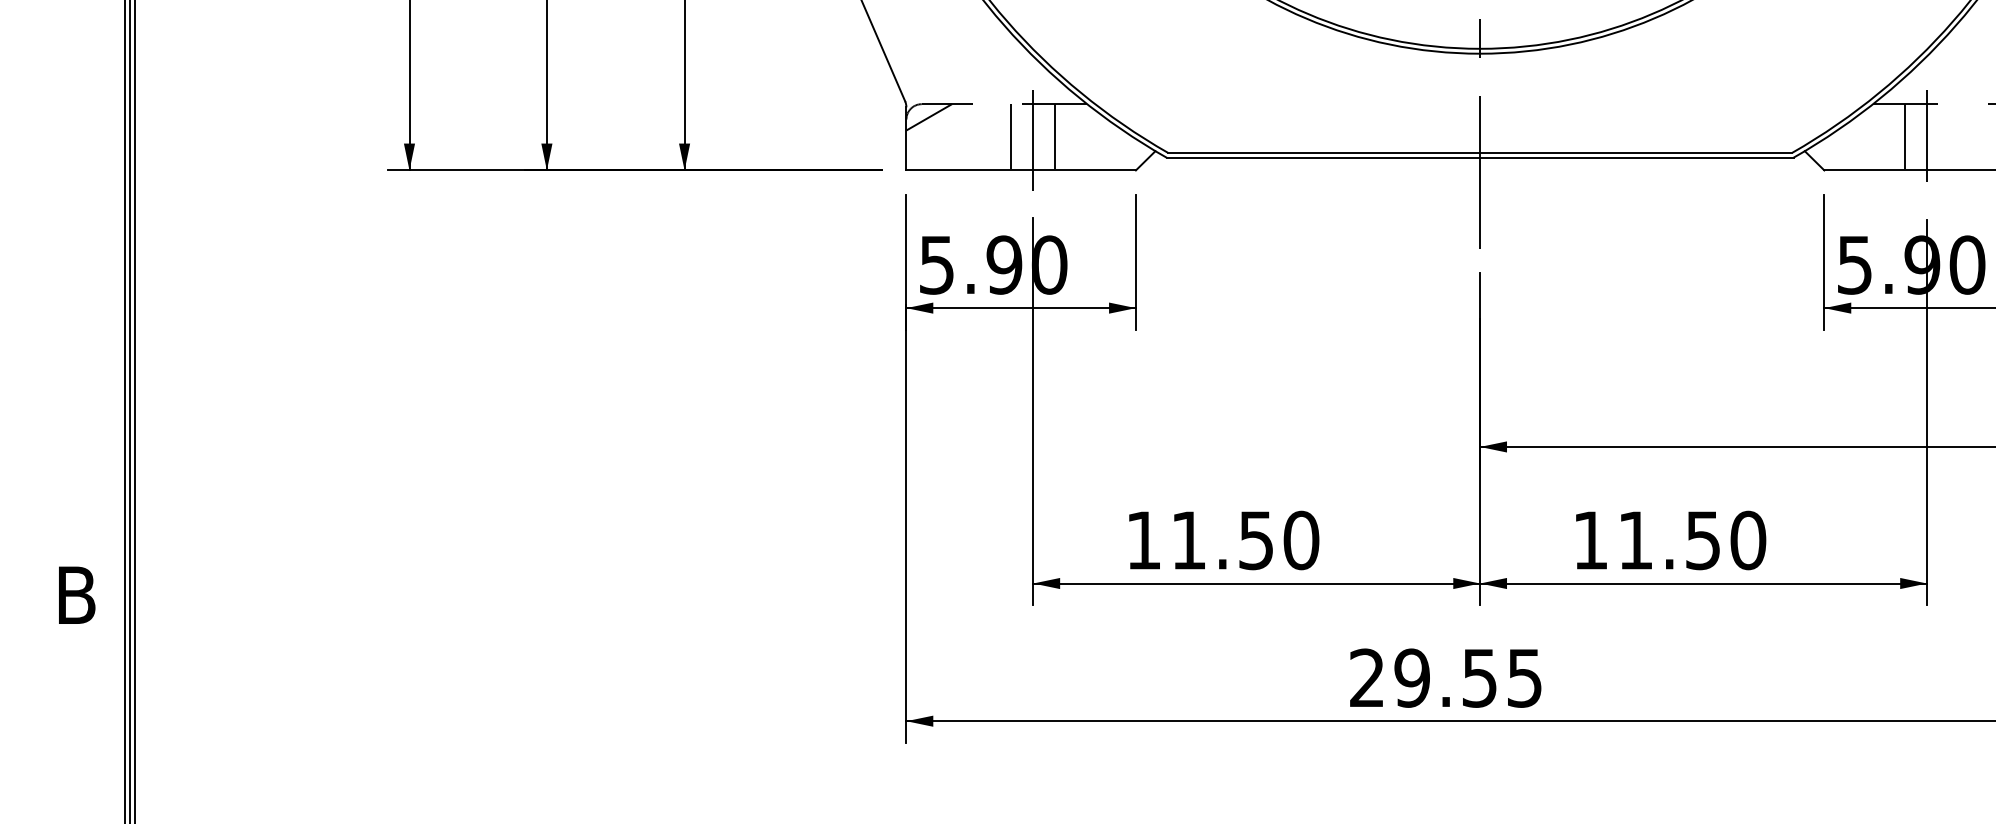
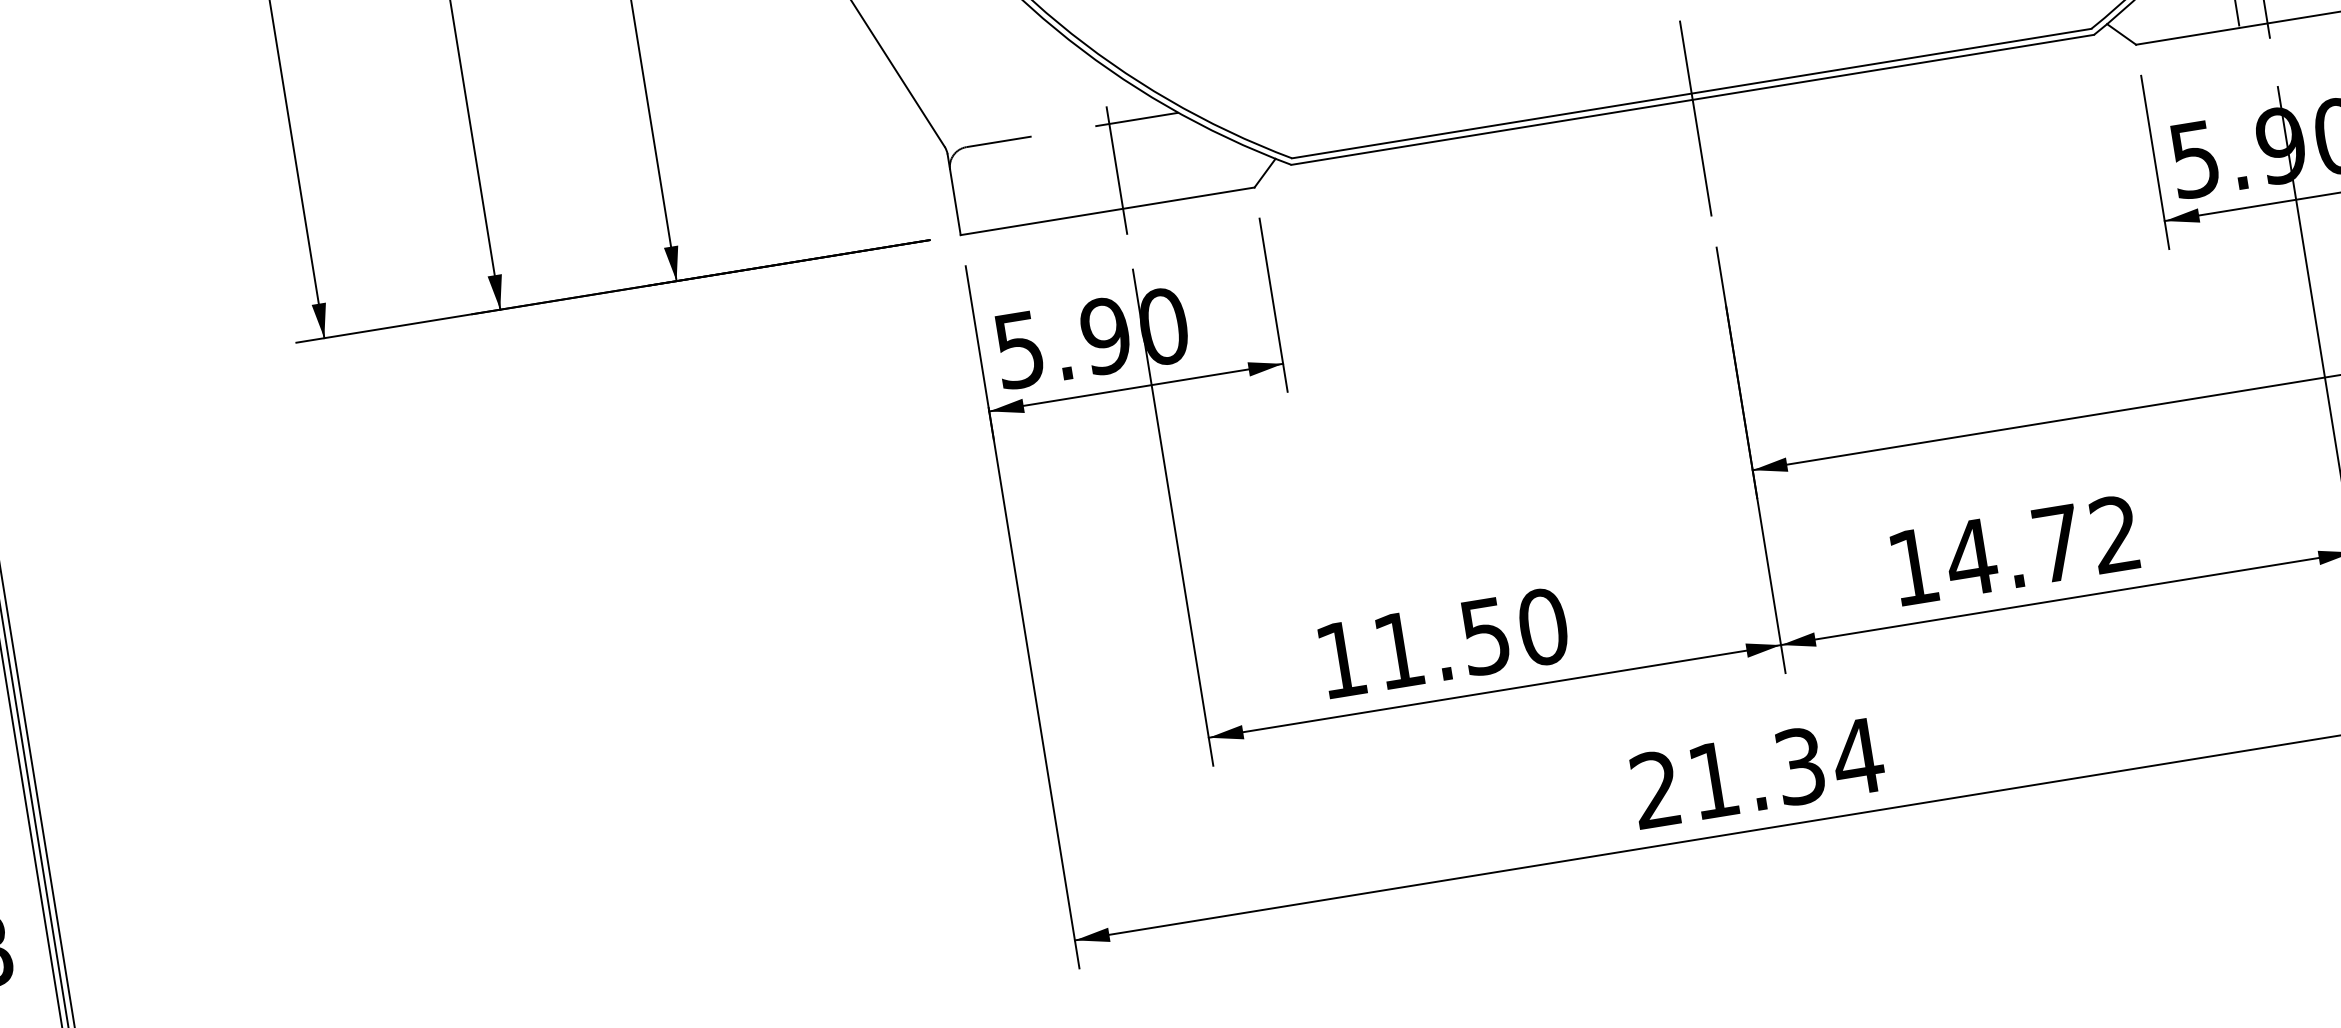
line: (929, 117) -> (979, 162), removed
line: (1011, 137) -> (1088, 171), removed
line: (1055, 137) -> (1144, 162), removed
text: (1691, 540) -> (2042, 546), 11.50 -> 14.72
text: (1468, 677) -> (1785, 767), 29.55 -> 21.34

